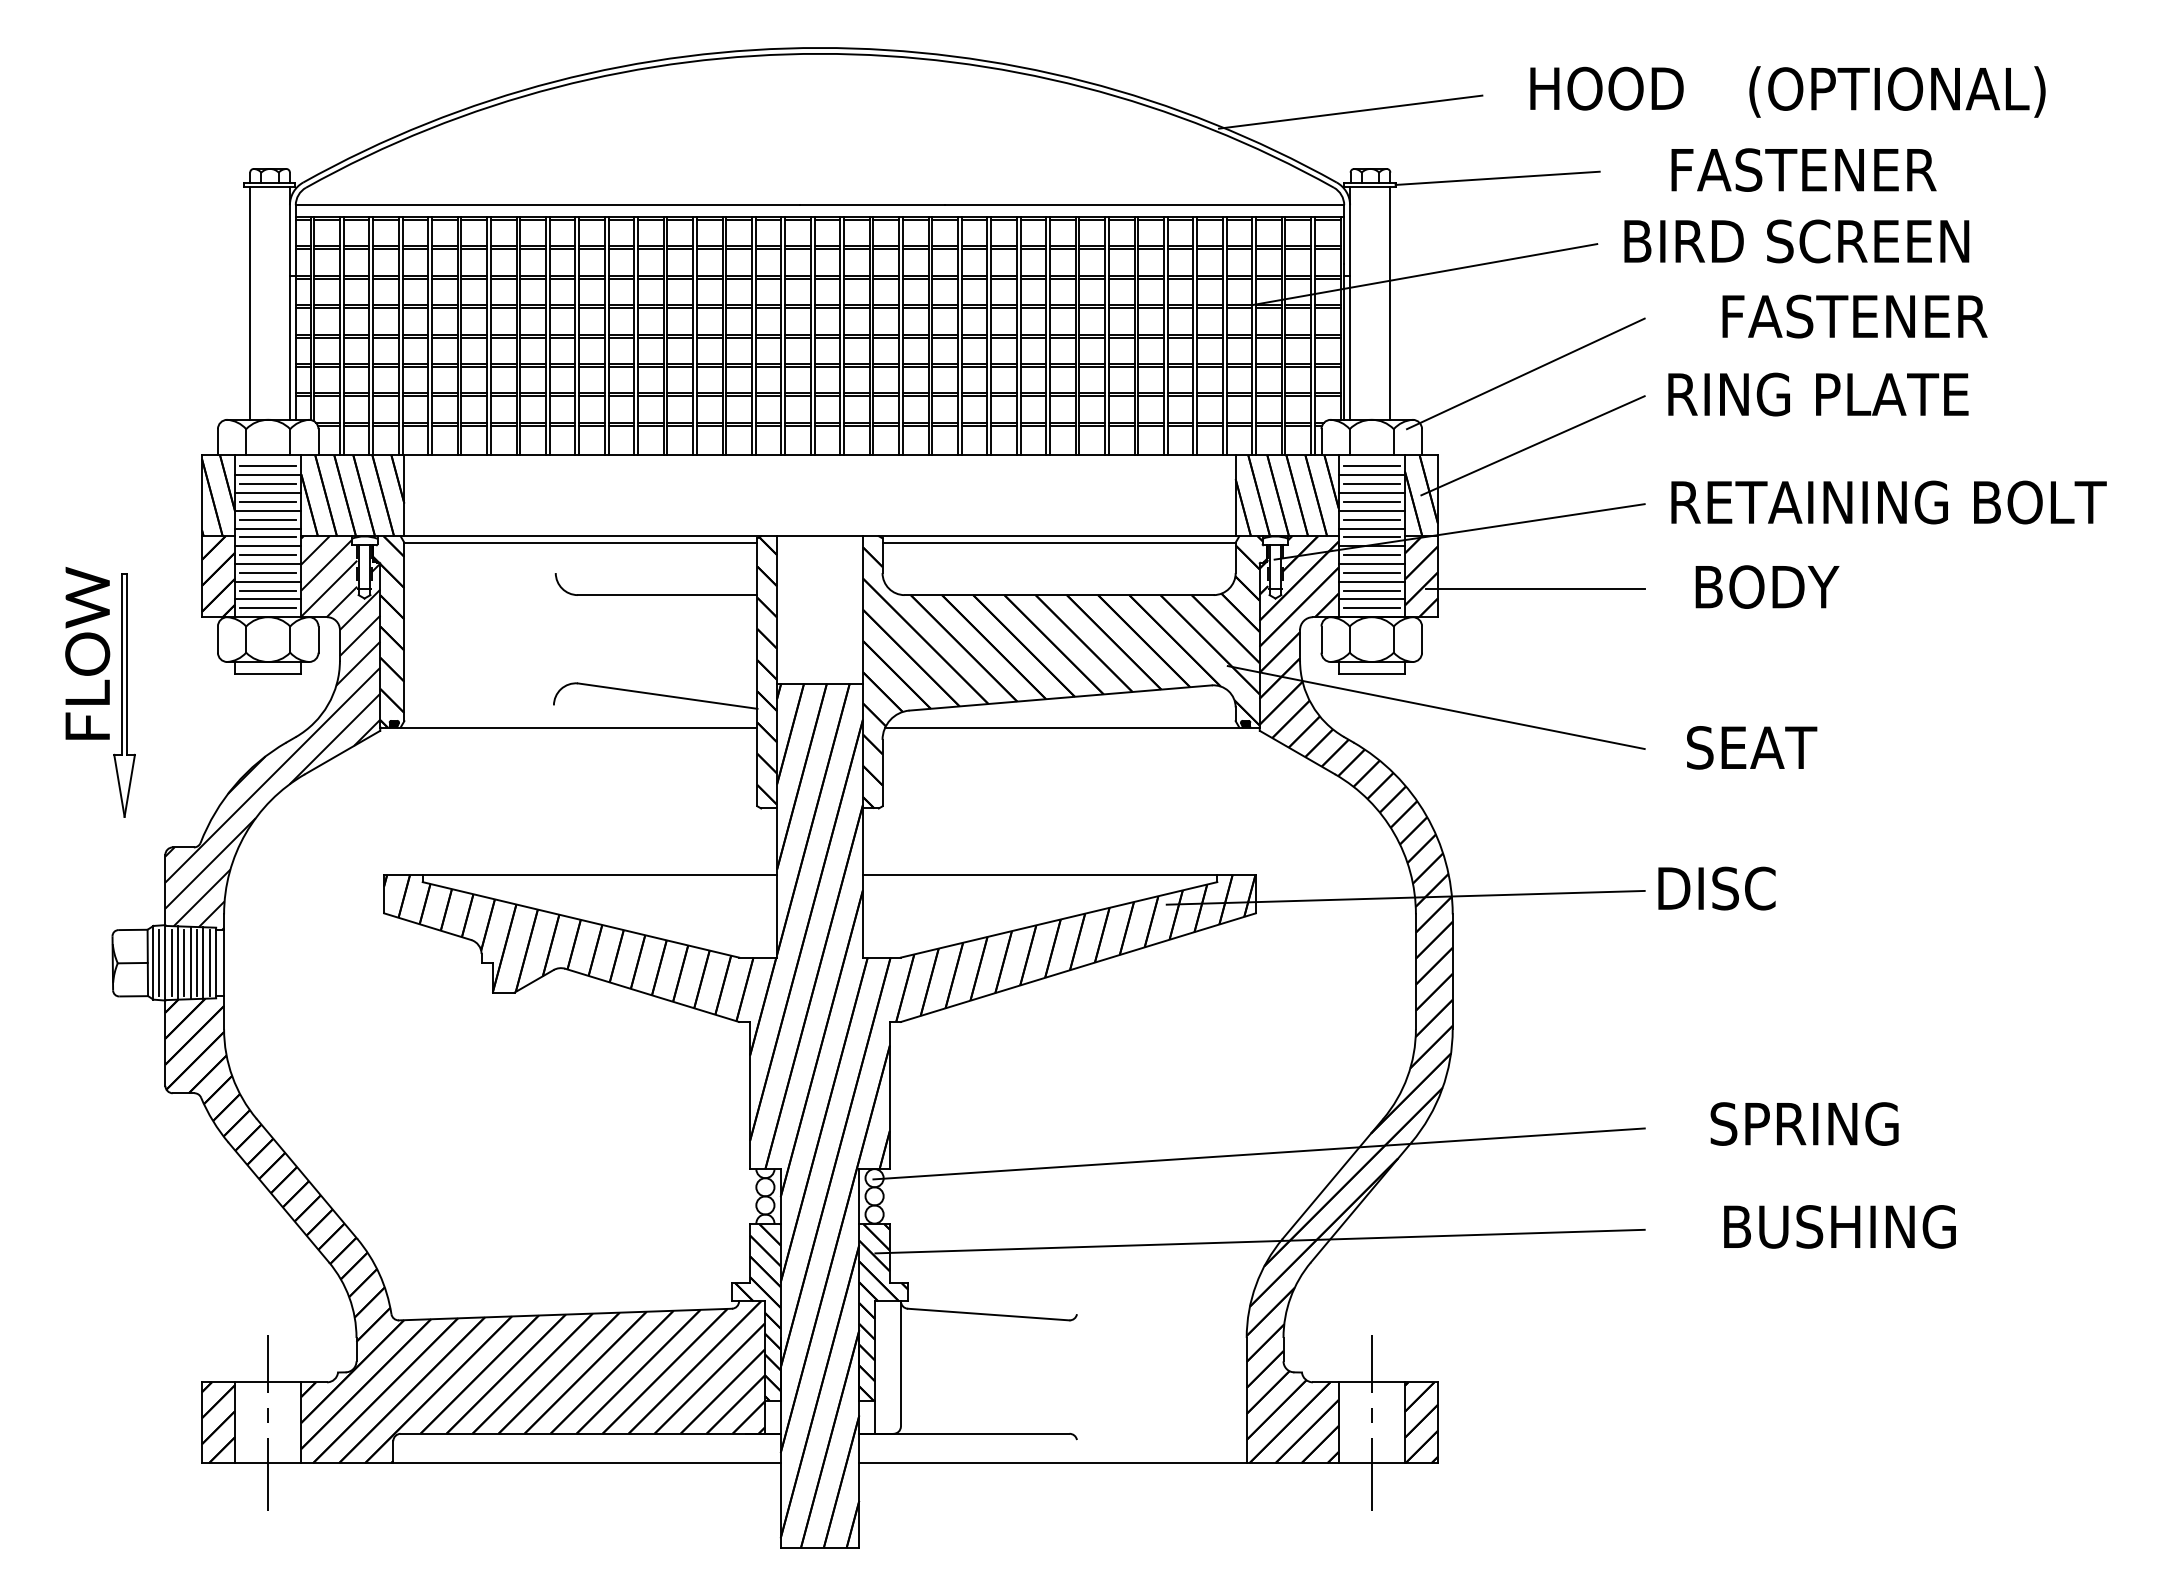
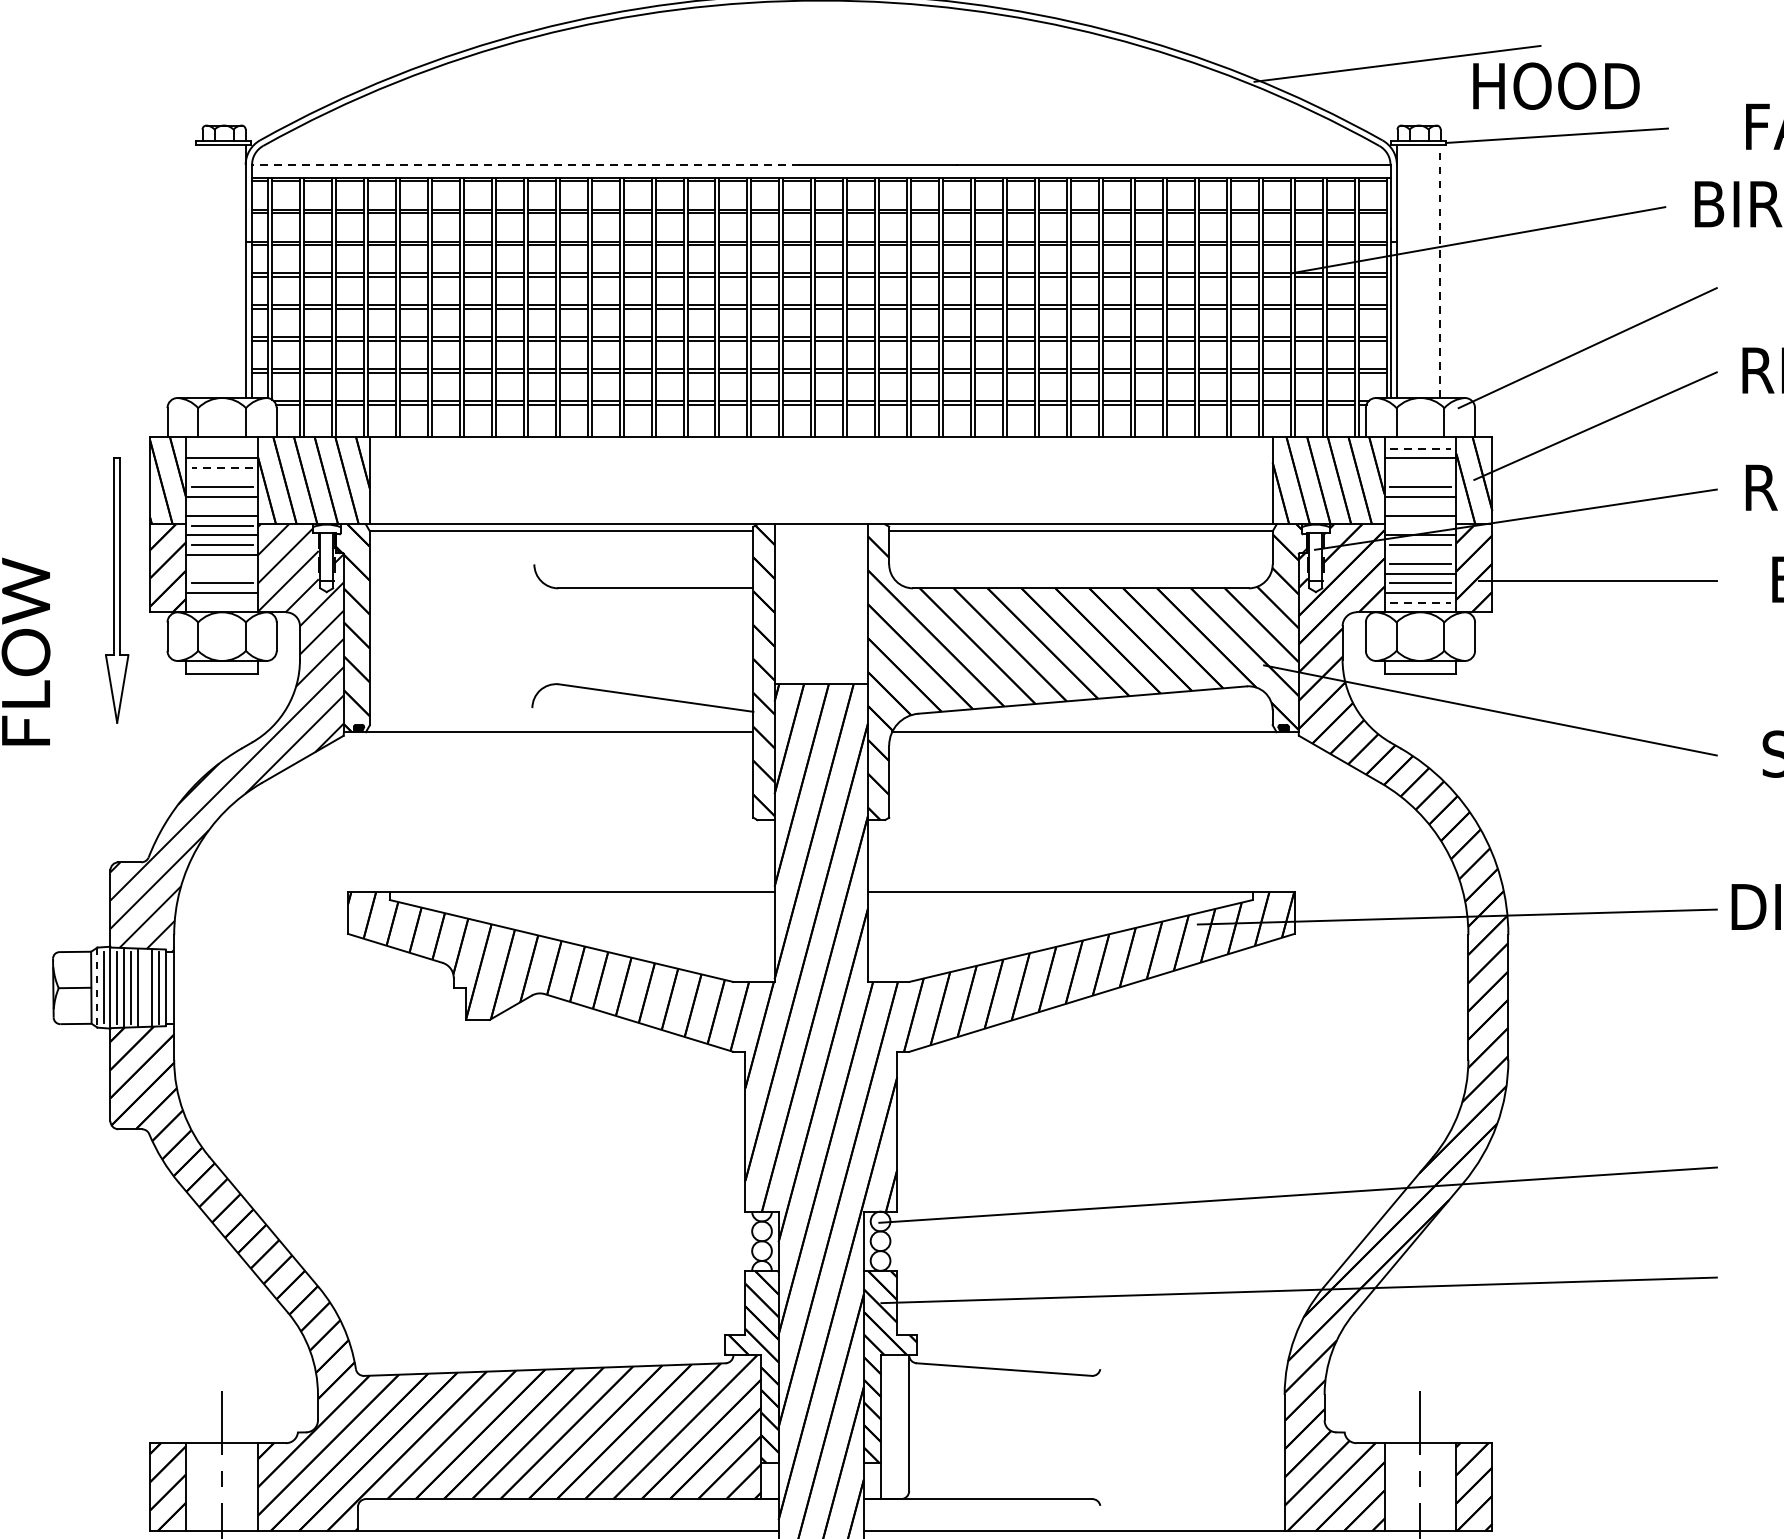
text: (1606, 88) -> (1555, 85), moved
line: (547, 205) -> (525, 165), solid -> dashed
line: (250, 302) -> (202, 270), removed
line: (1389, 302) -> (1439, 270), solid -> dashed
line: (268, 466) -> (222, 448), removed
line: (1372, 466) -> (1421, 448), solid -> dashed
line: (267, 484) -> (221, 468), solid -> dashed
line: (1371, 484) -> (1420, 468), removed
line: (268, 493) -> (222, 478), removed
line: (1371, 493) -> (1420, 478), removed
line: (268, 519) -> (222, 506), removed
line: (1371, 519) -> (1420, 506), removed
line: (1371, 537) -> (1420, 525), removed
line: (1371, 563) -> (1420, 554), removed
line: (268, 572) -> (222, 563), removed
line: (268, 581) -> (222, 573), removed
line: (268, 608) -> (222, 602), removed
line: (1372, 608) -> (1421, 602), solid -> dashed
part: (124, 695) -> (117, 590), moved
line: (153, 962) -> (97, 987), solid -> dashed
line: (197, 962) -> (145, 987), removed

